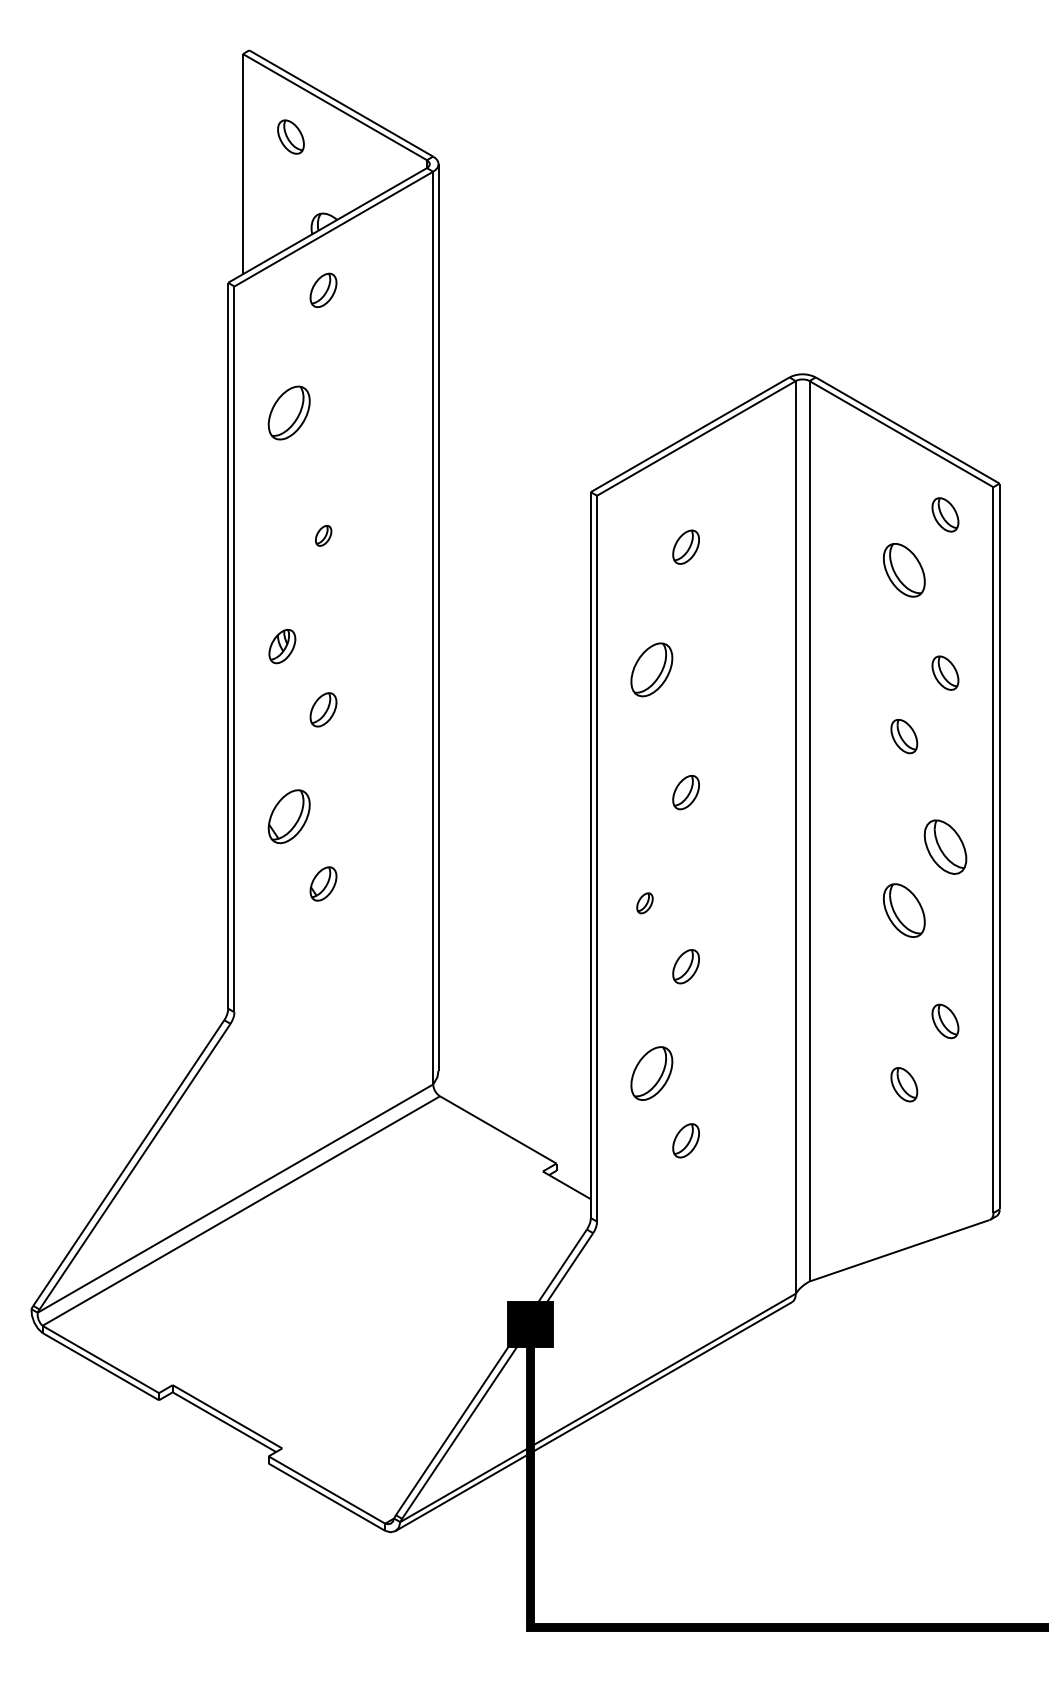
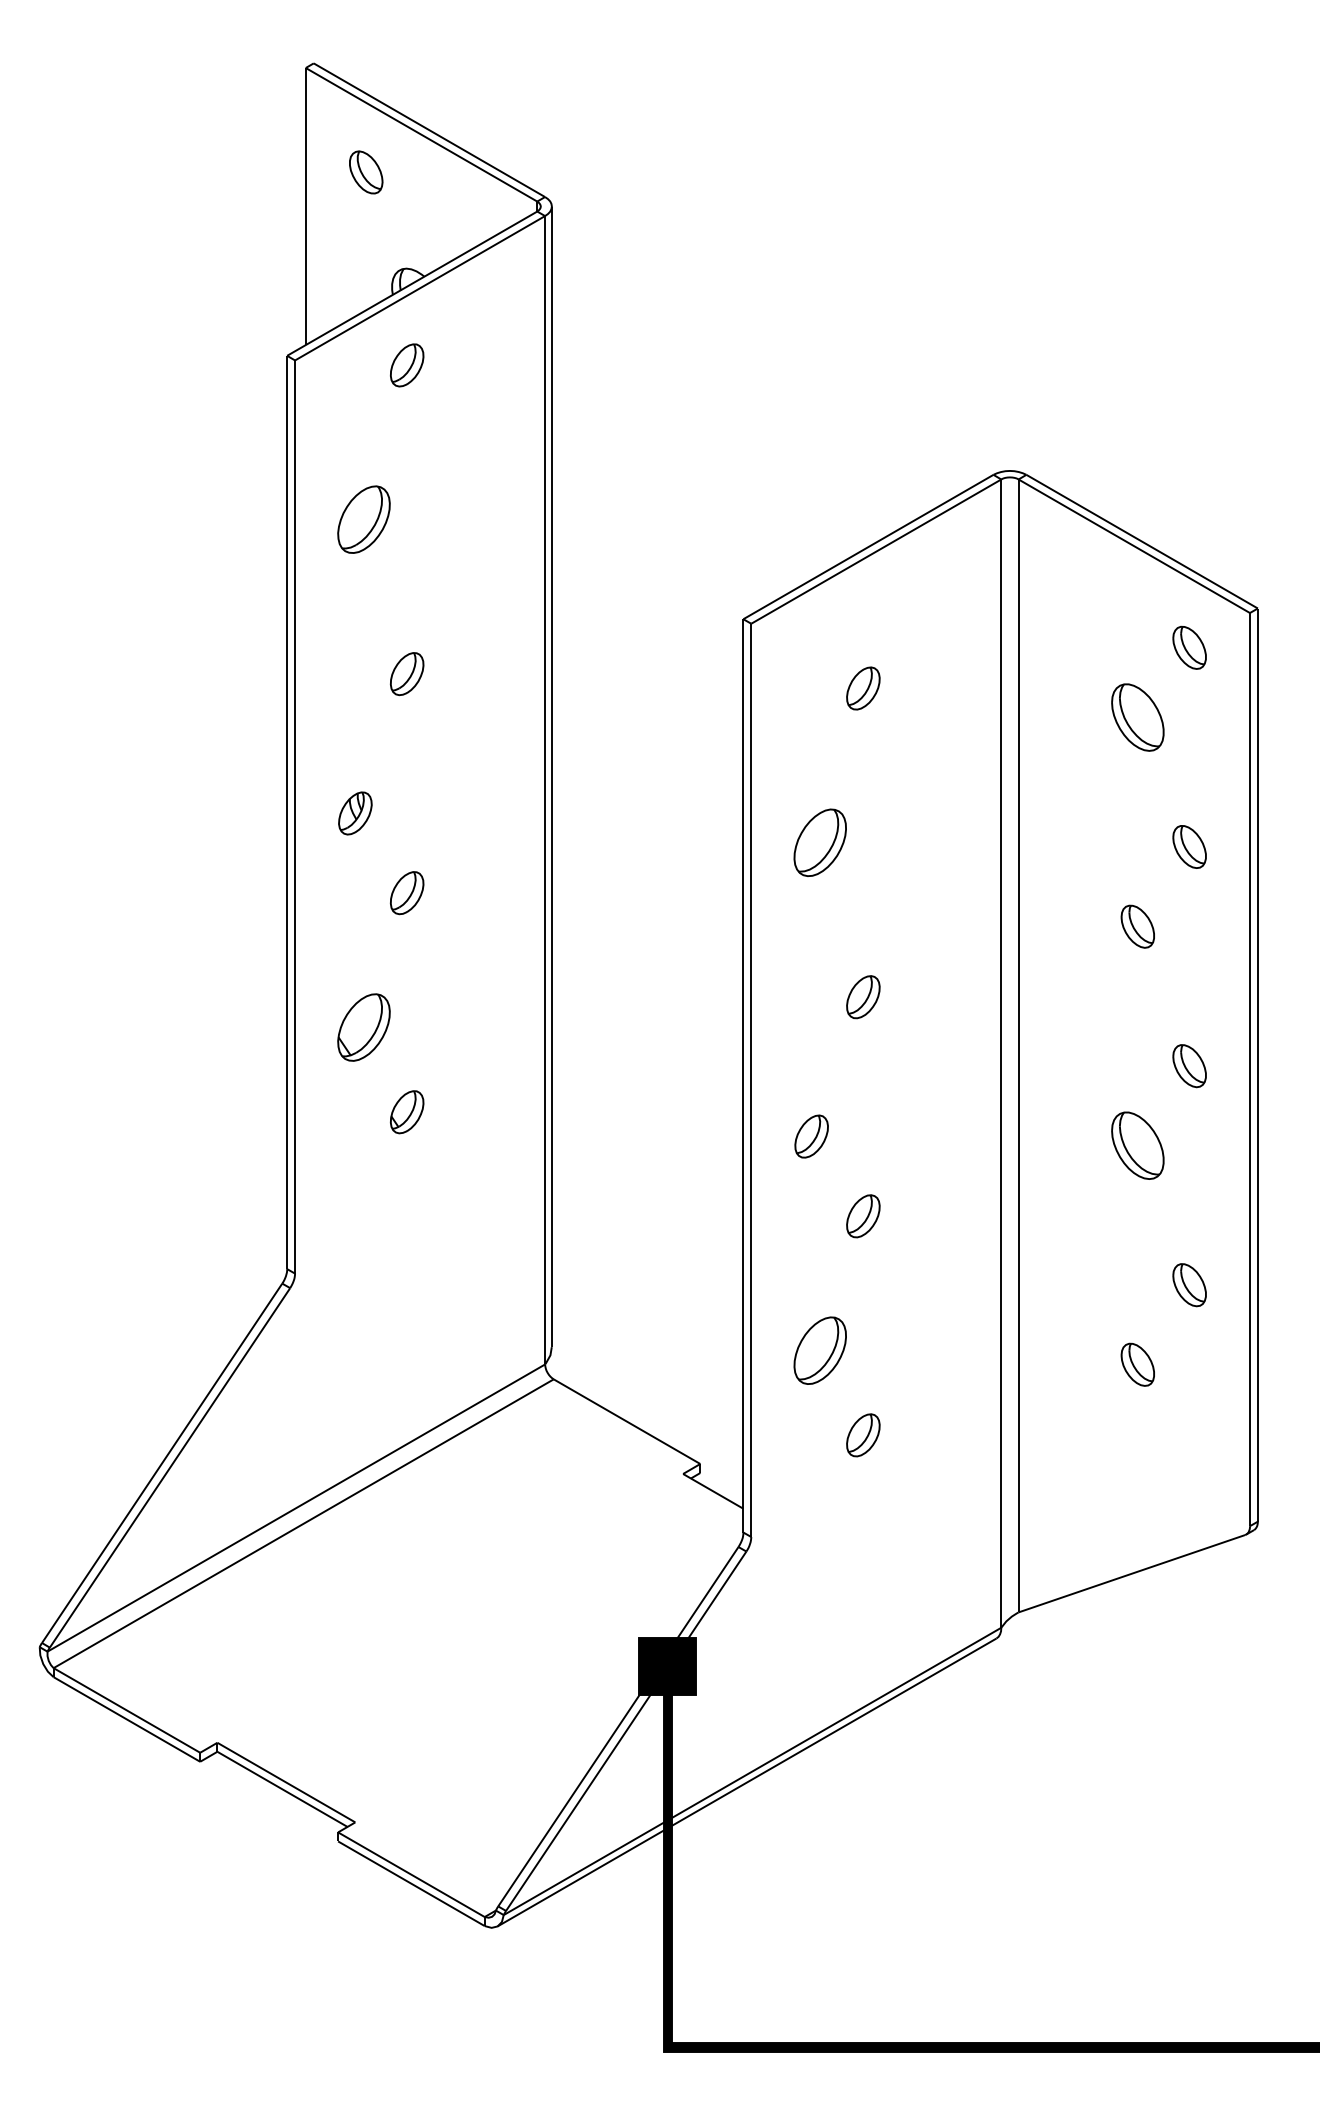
part: (323, 536) -> (407, 674), size x1.67
part: (945, 847) -> (1189, 1066), size x0.62
part: (644, 903) -> (811, 1136), size x1.67

